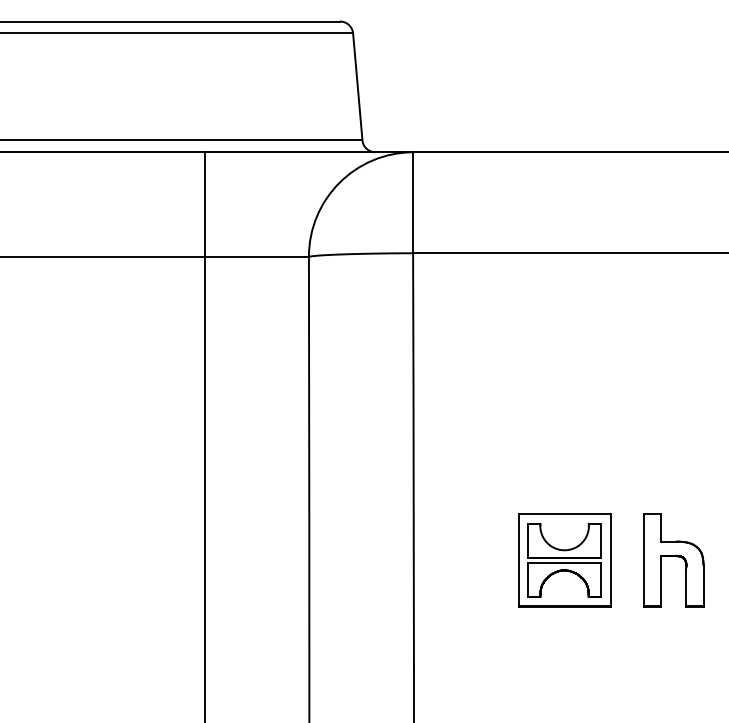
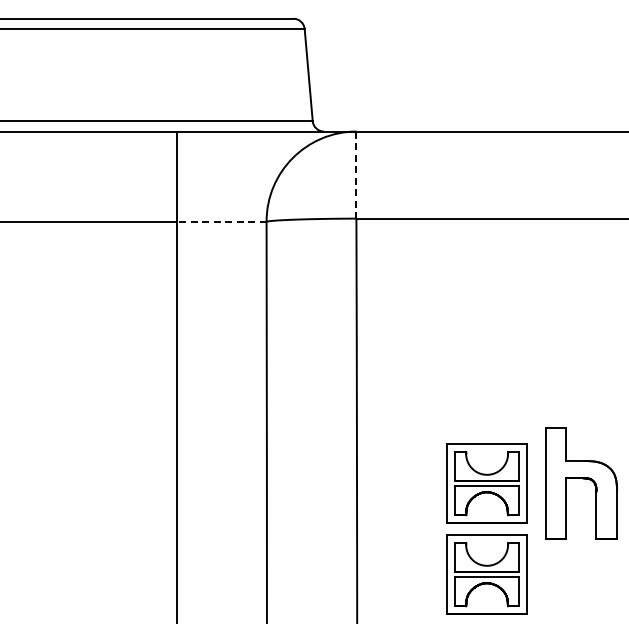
line: (413, 203) -> (356, 175), solid -> dashed
line: (256, 256) -> (221, 221), solid -> dashed
part: (674, 560) -> (581, 483), size x1.4
part: (563, 665) -> (486, 574), added

